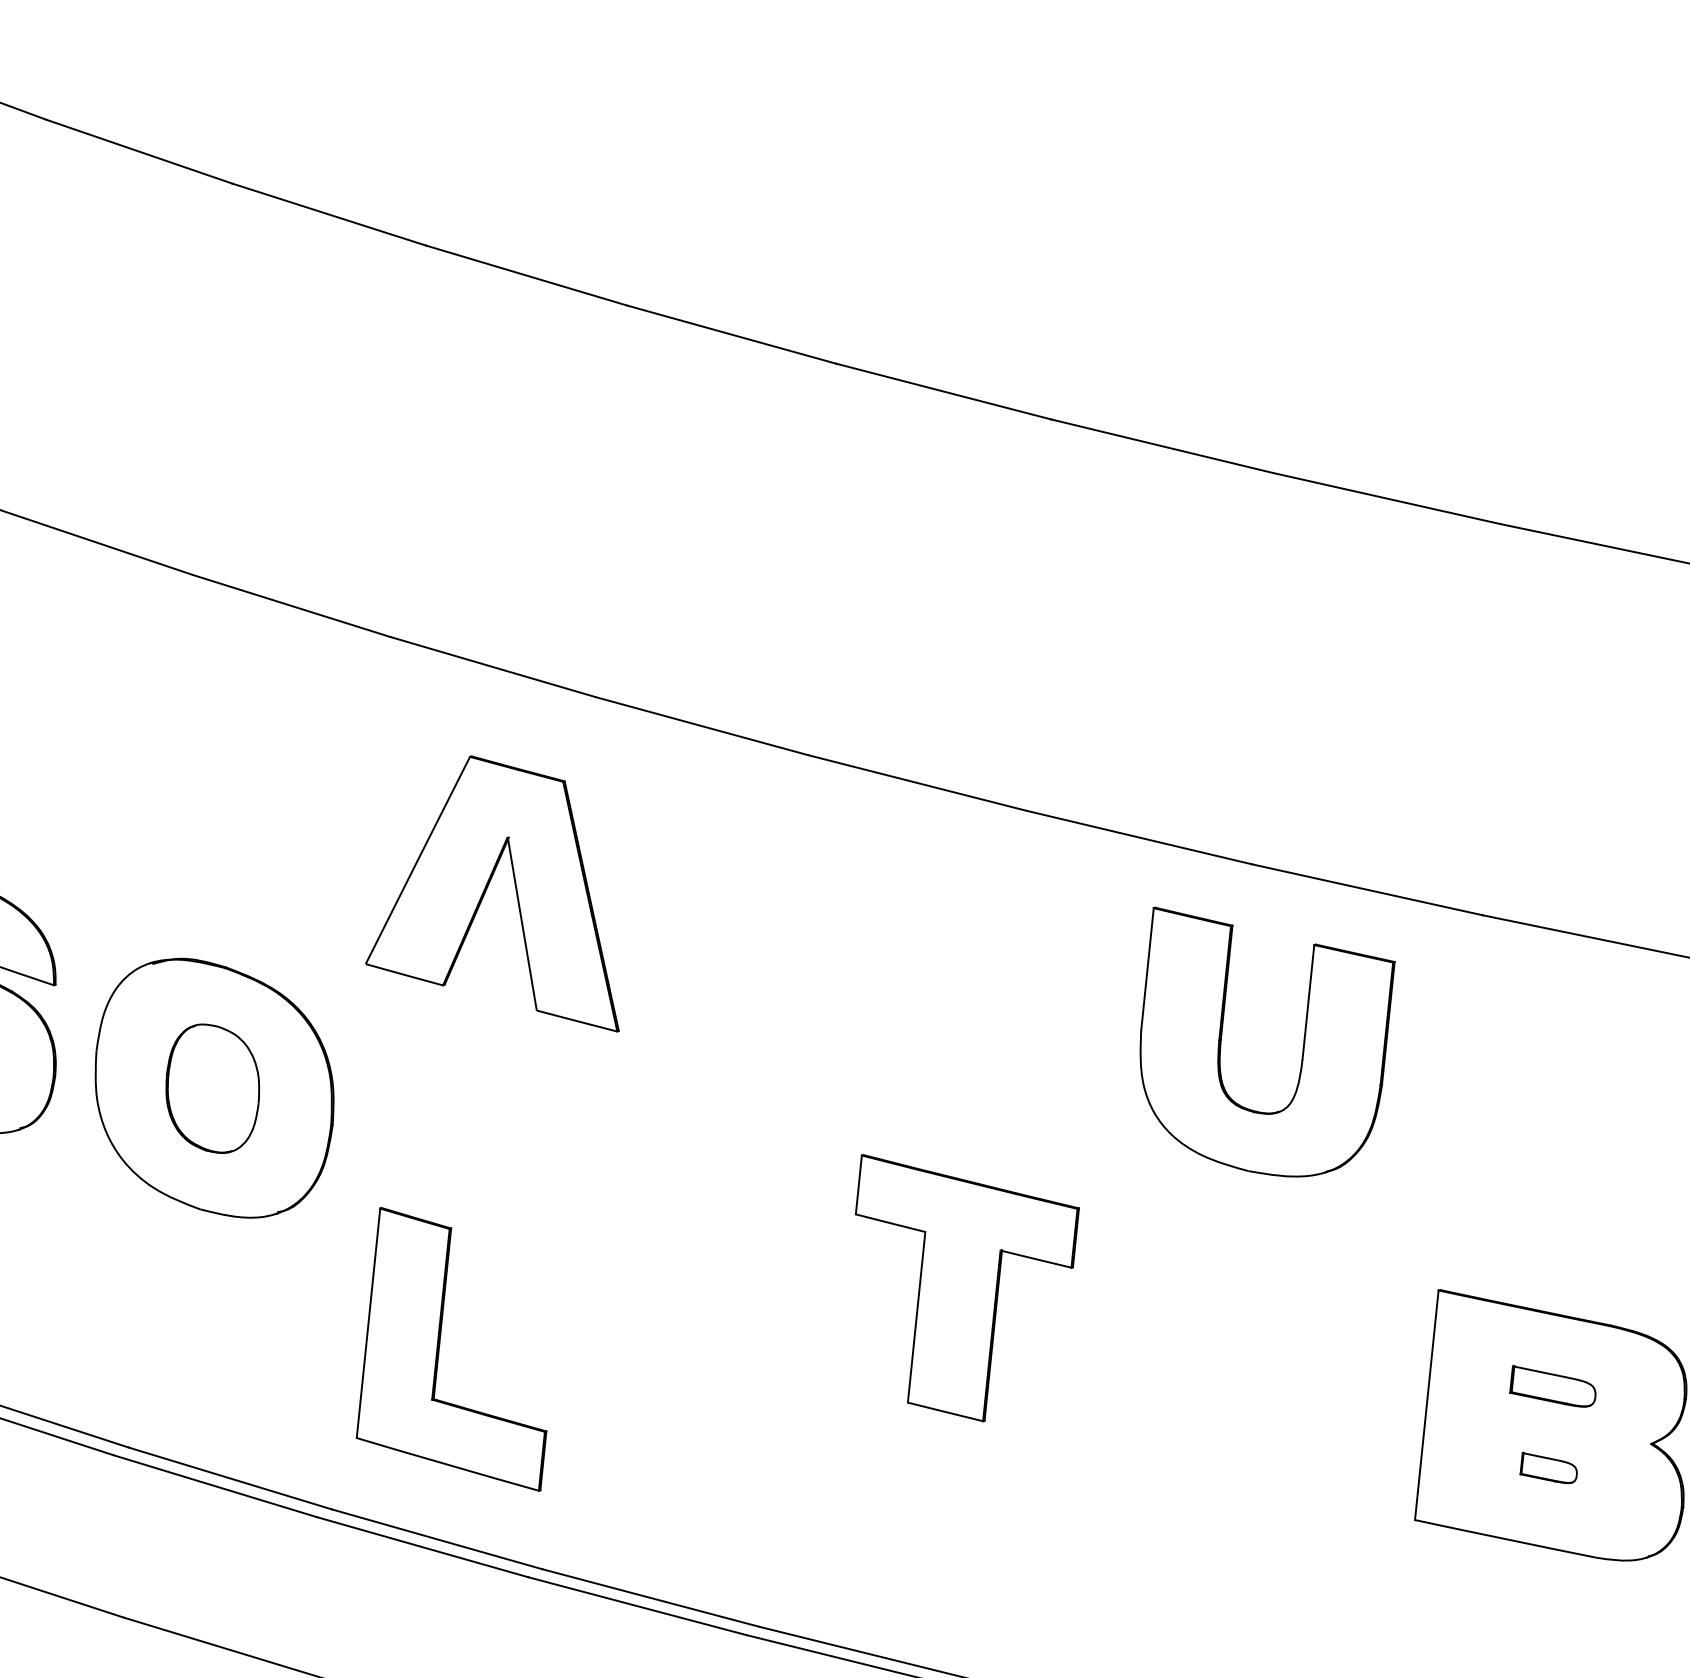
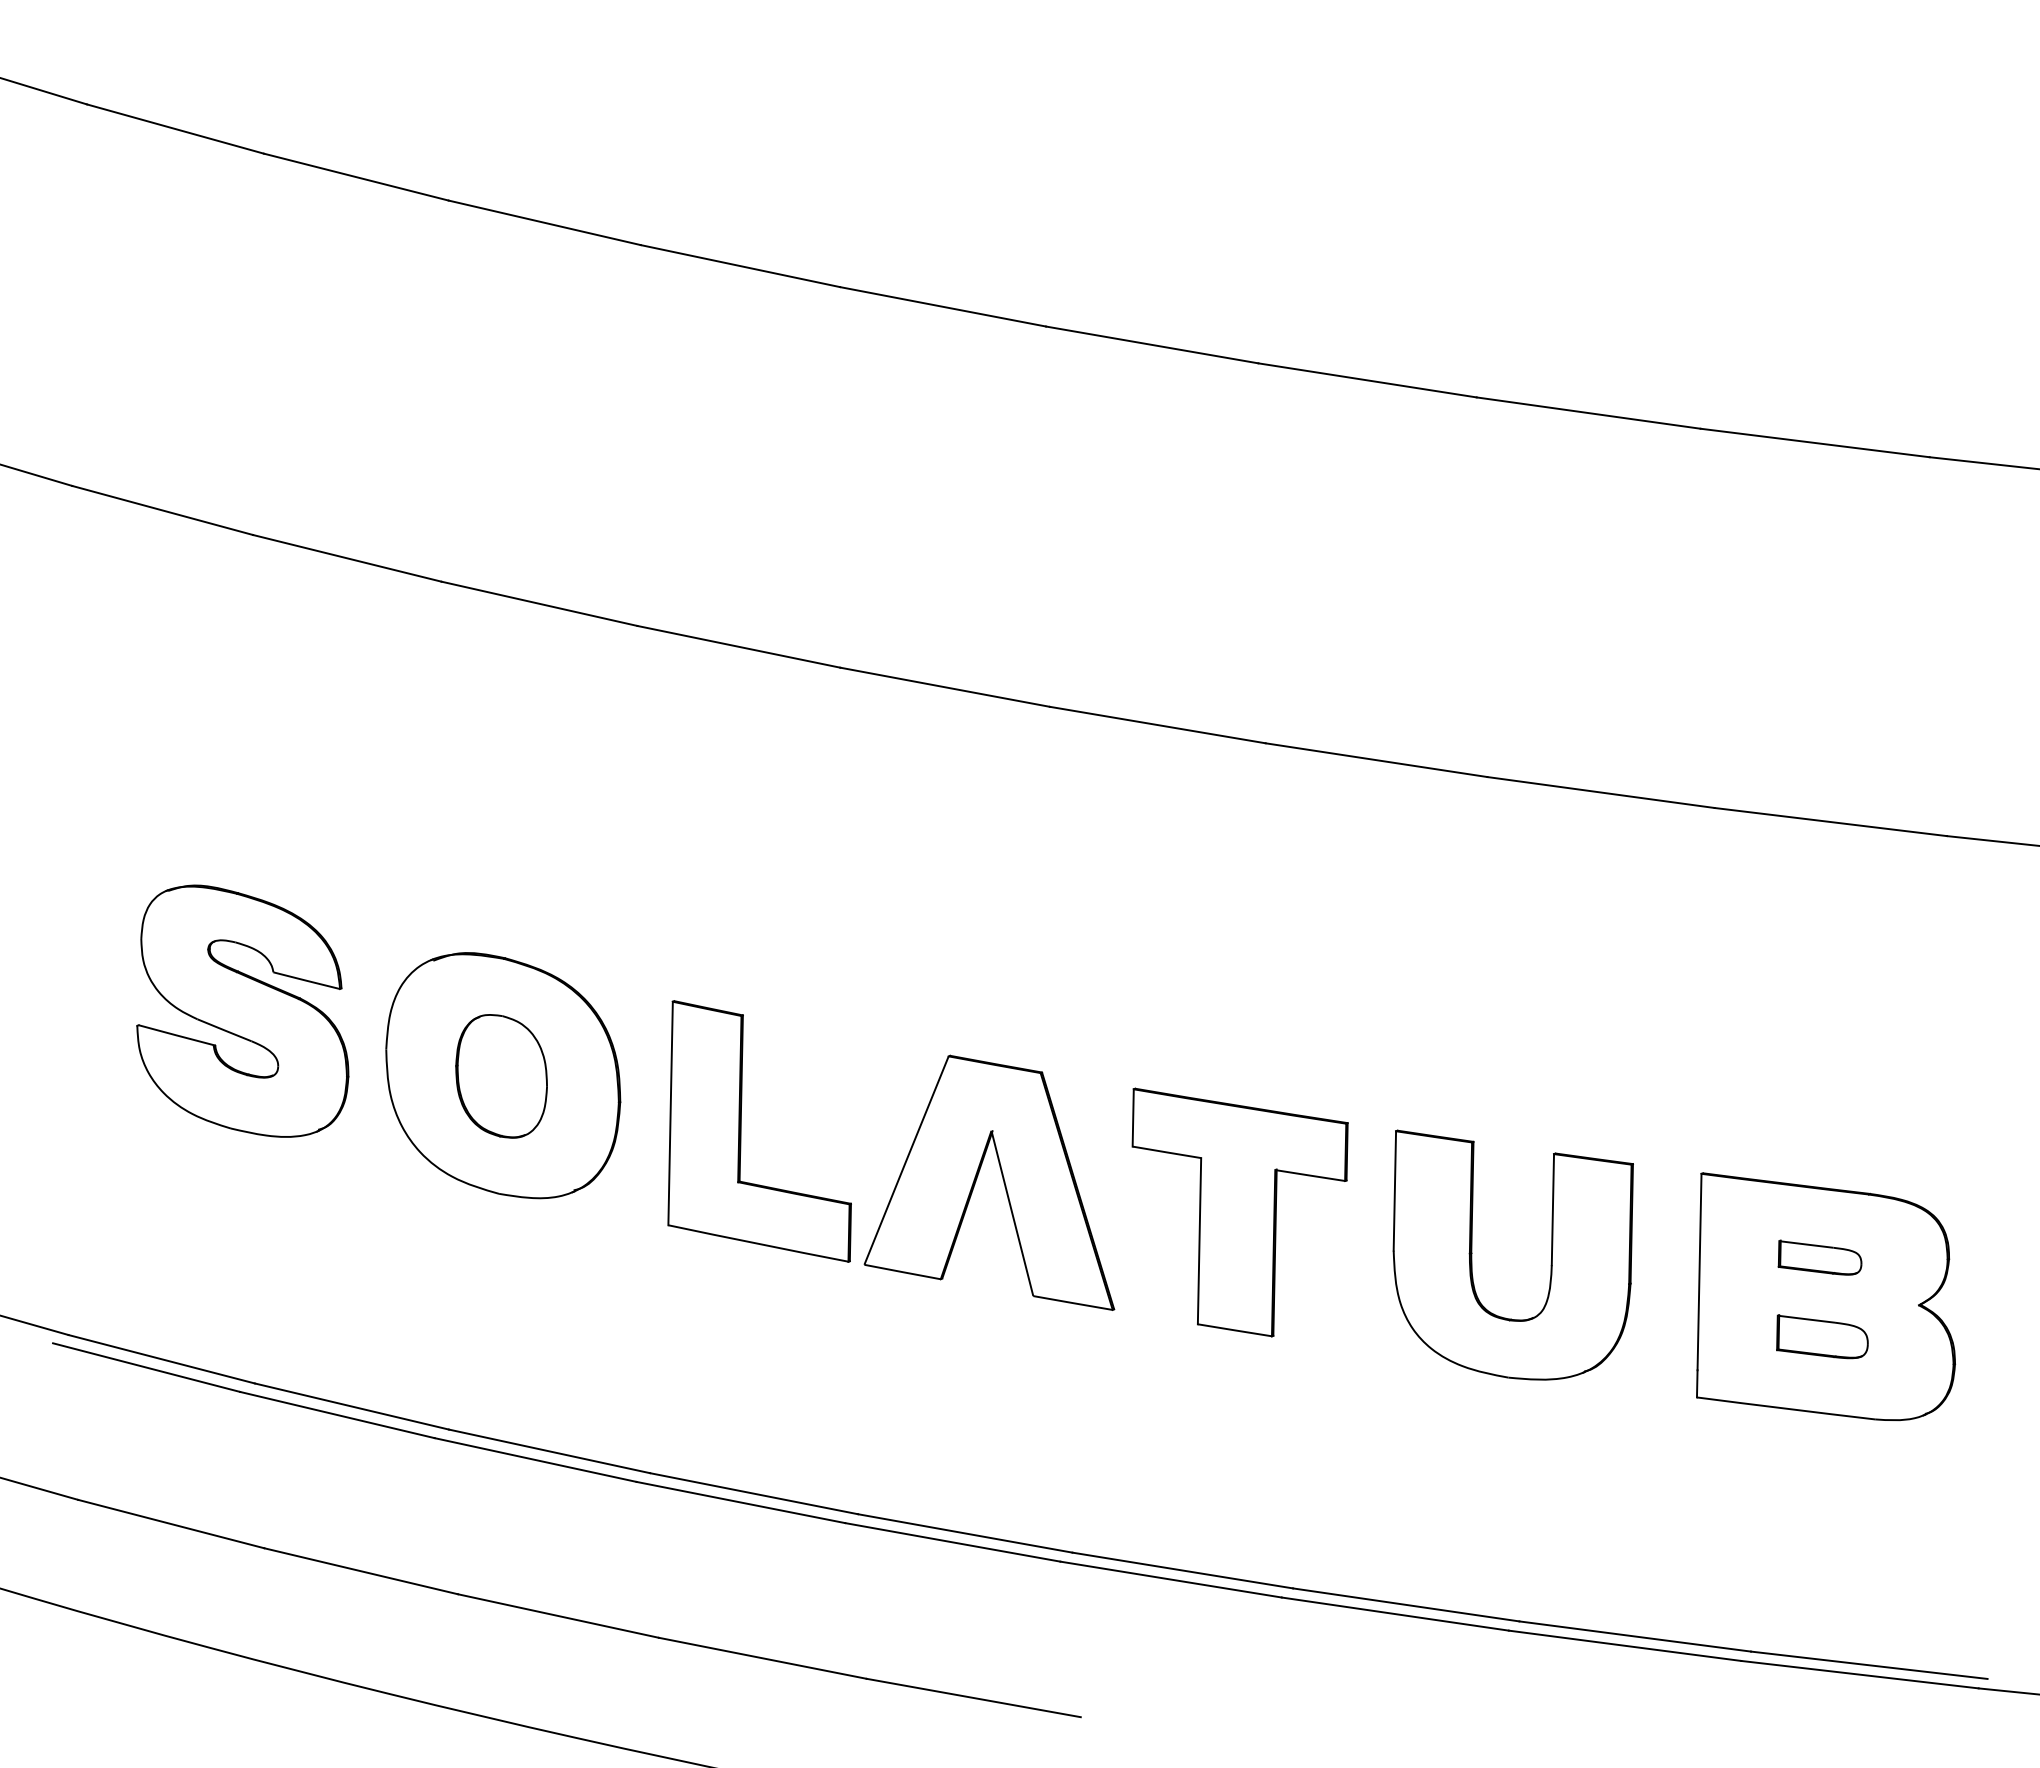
part: (489, 884) -> (977, 1178), moved
part: (1303, 1048) -> (1551, 1254), moved
part: (439, 1347) -> (741, 1131), moved
part: (1549, 1467) -> (1822, 1336), size x1.67

